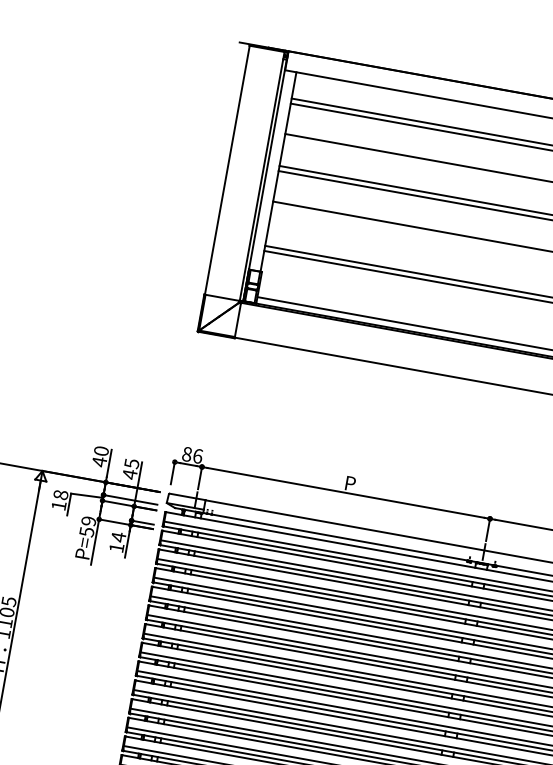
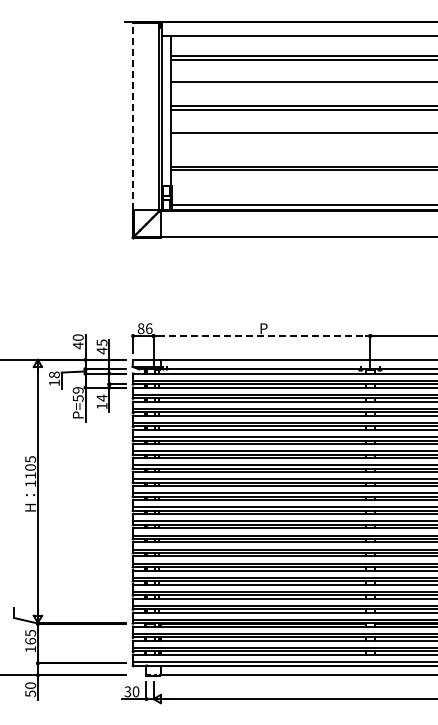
line: (227, 170) -> (133, 116), solid -> dashed
line: (346, 493) -> (262, 336), solid -> dashed

